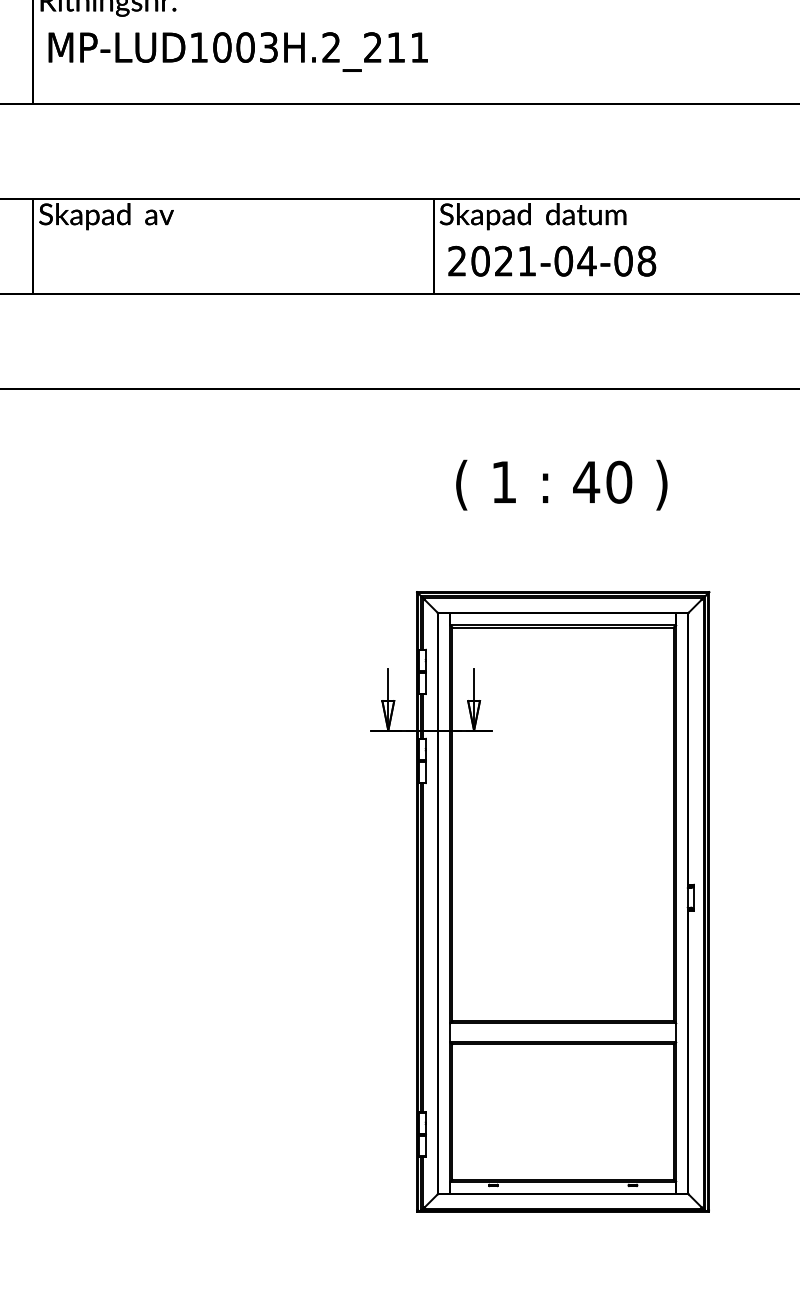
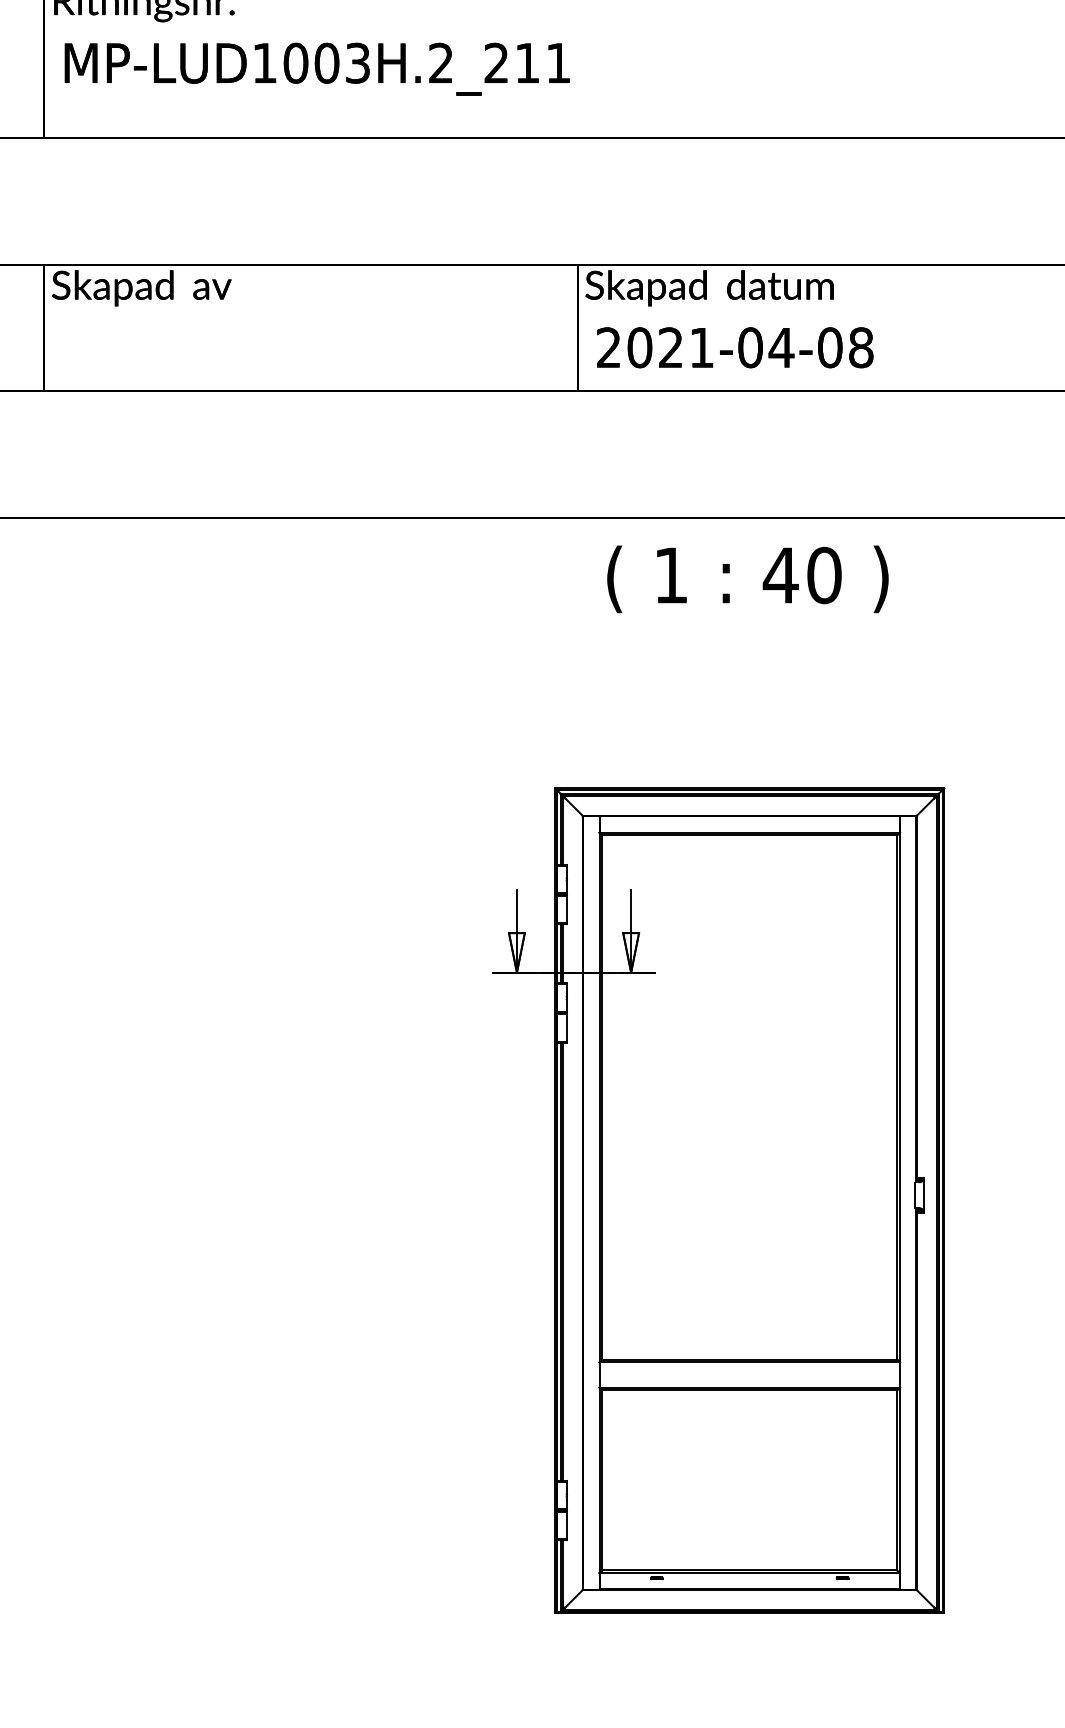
text: (561, 484) -> (747, 578), moved

